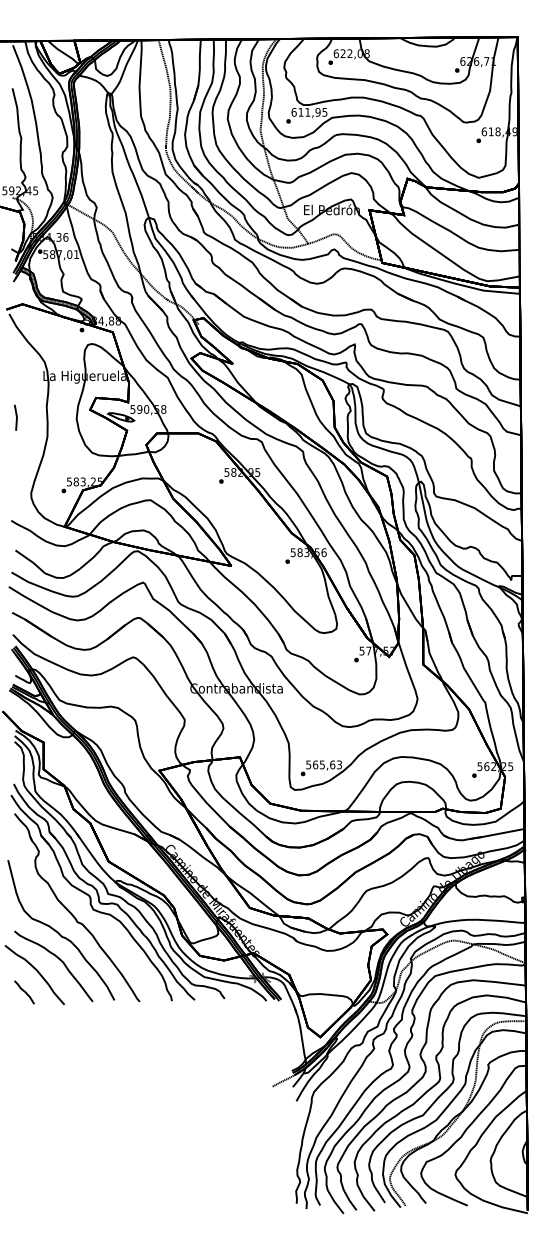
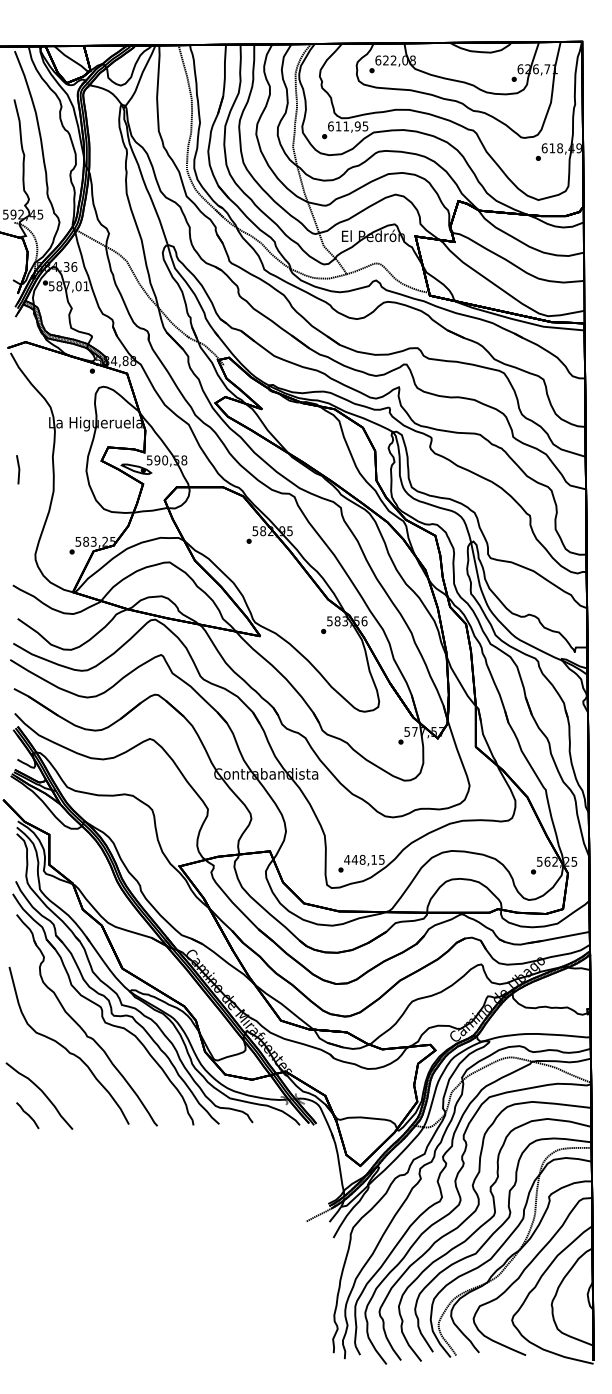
text: (324, 764) -> (364, 859), 565,63 -> 448,15
part: (59, 960) -> (67, 1079), removed

